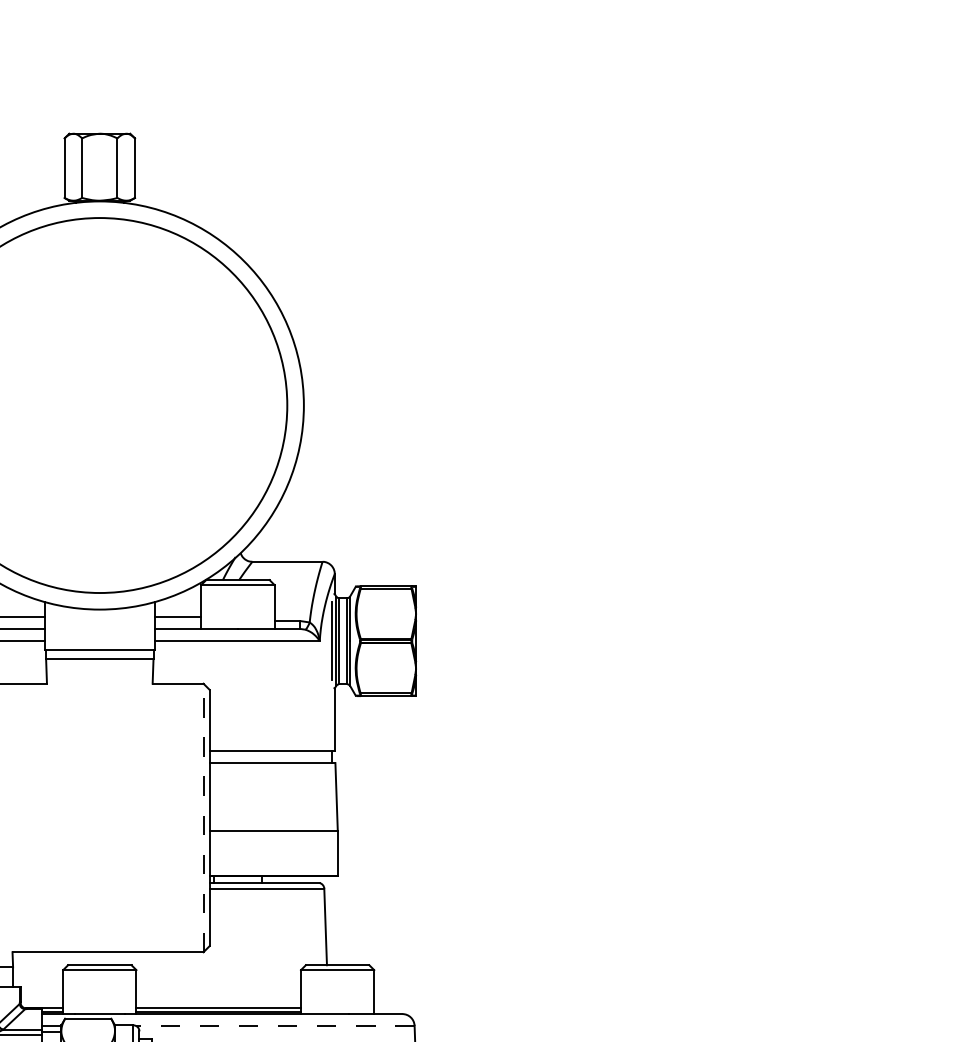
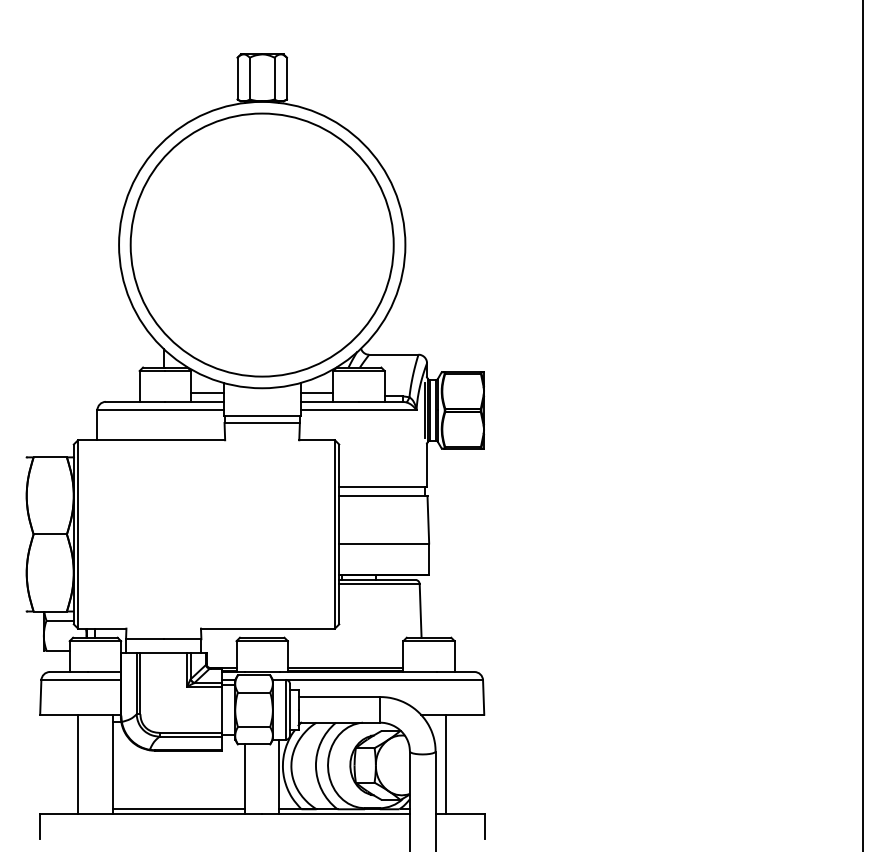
line: (202, 816) -> (334, 533), dashed -> solid
line: (275, 1026) -> (385, 680), dashed -> solid

